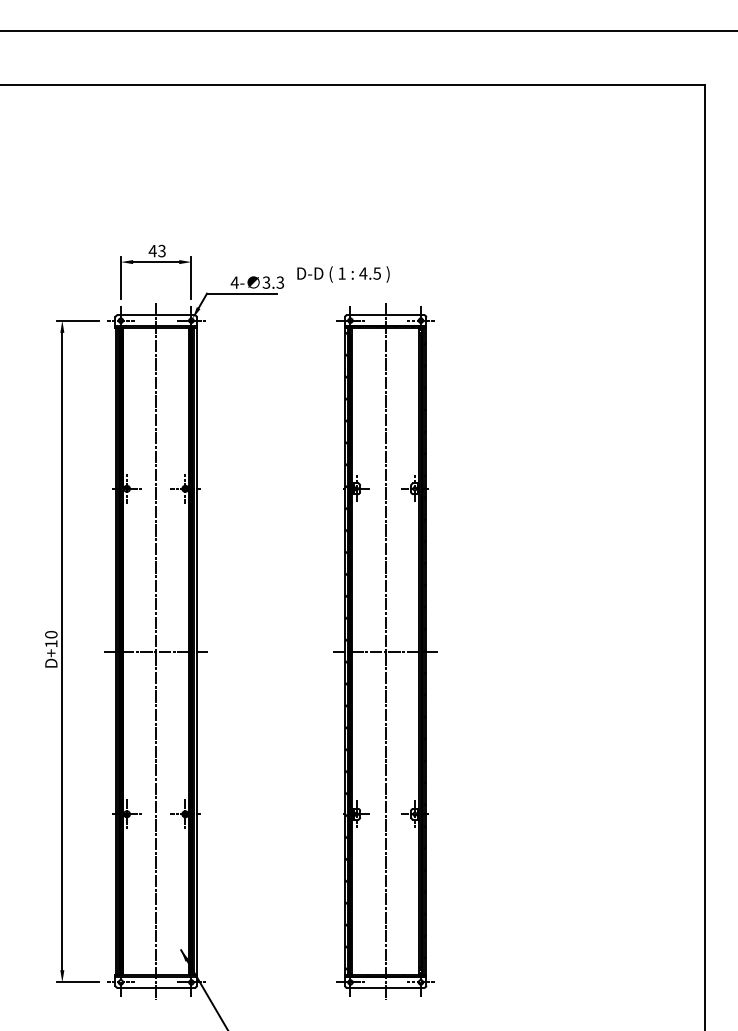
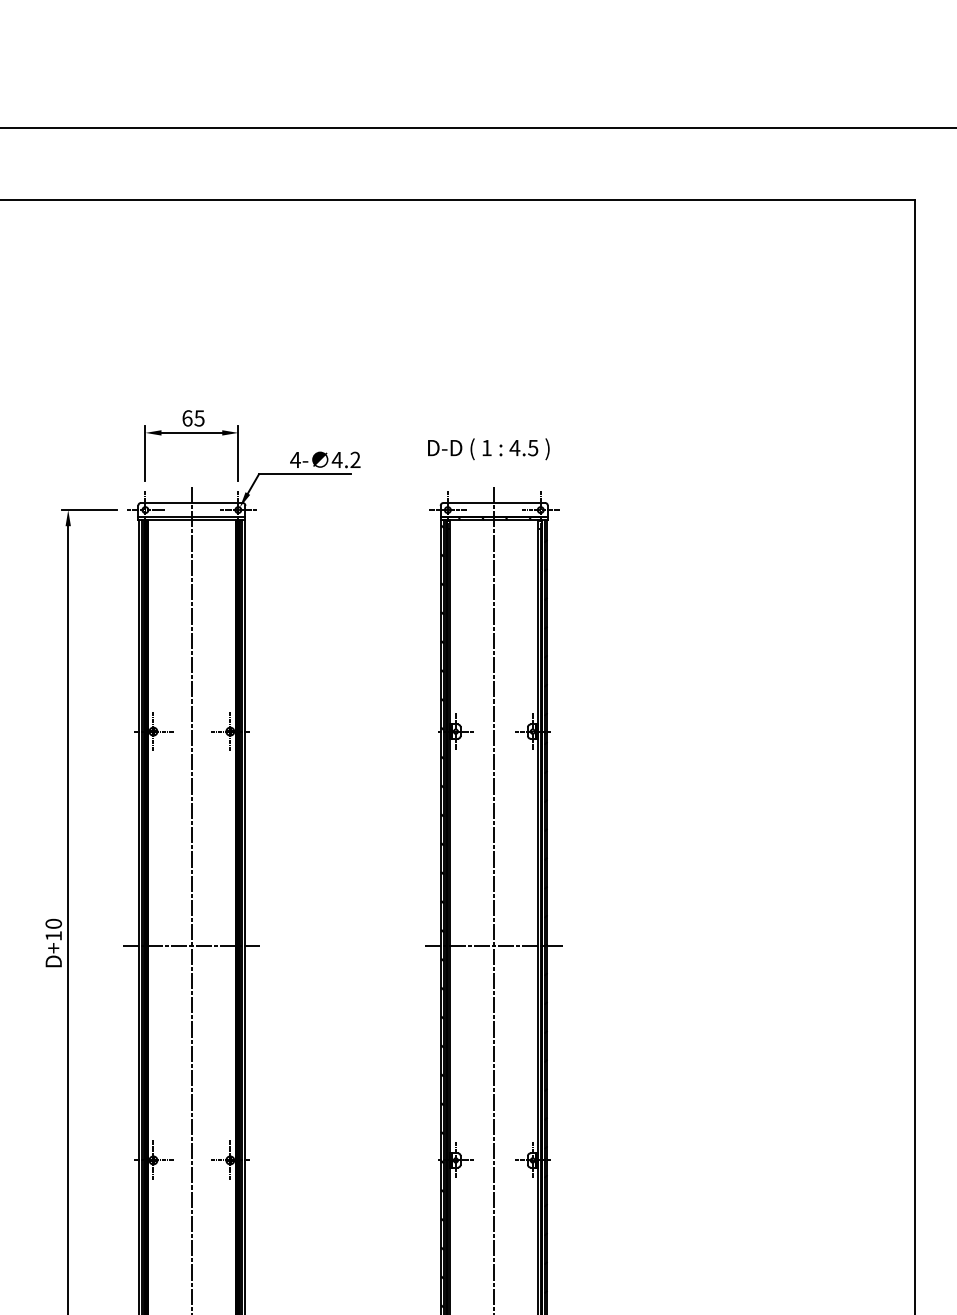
text: (156, 250) -> (192, 417), 43 -> 65
text: (343, 274) -> (488, 449), moved
text: (273, 282) -> (346, 459), 3.3 -> 4.2

